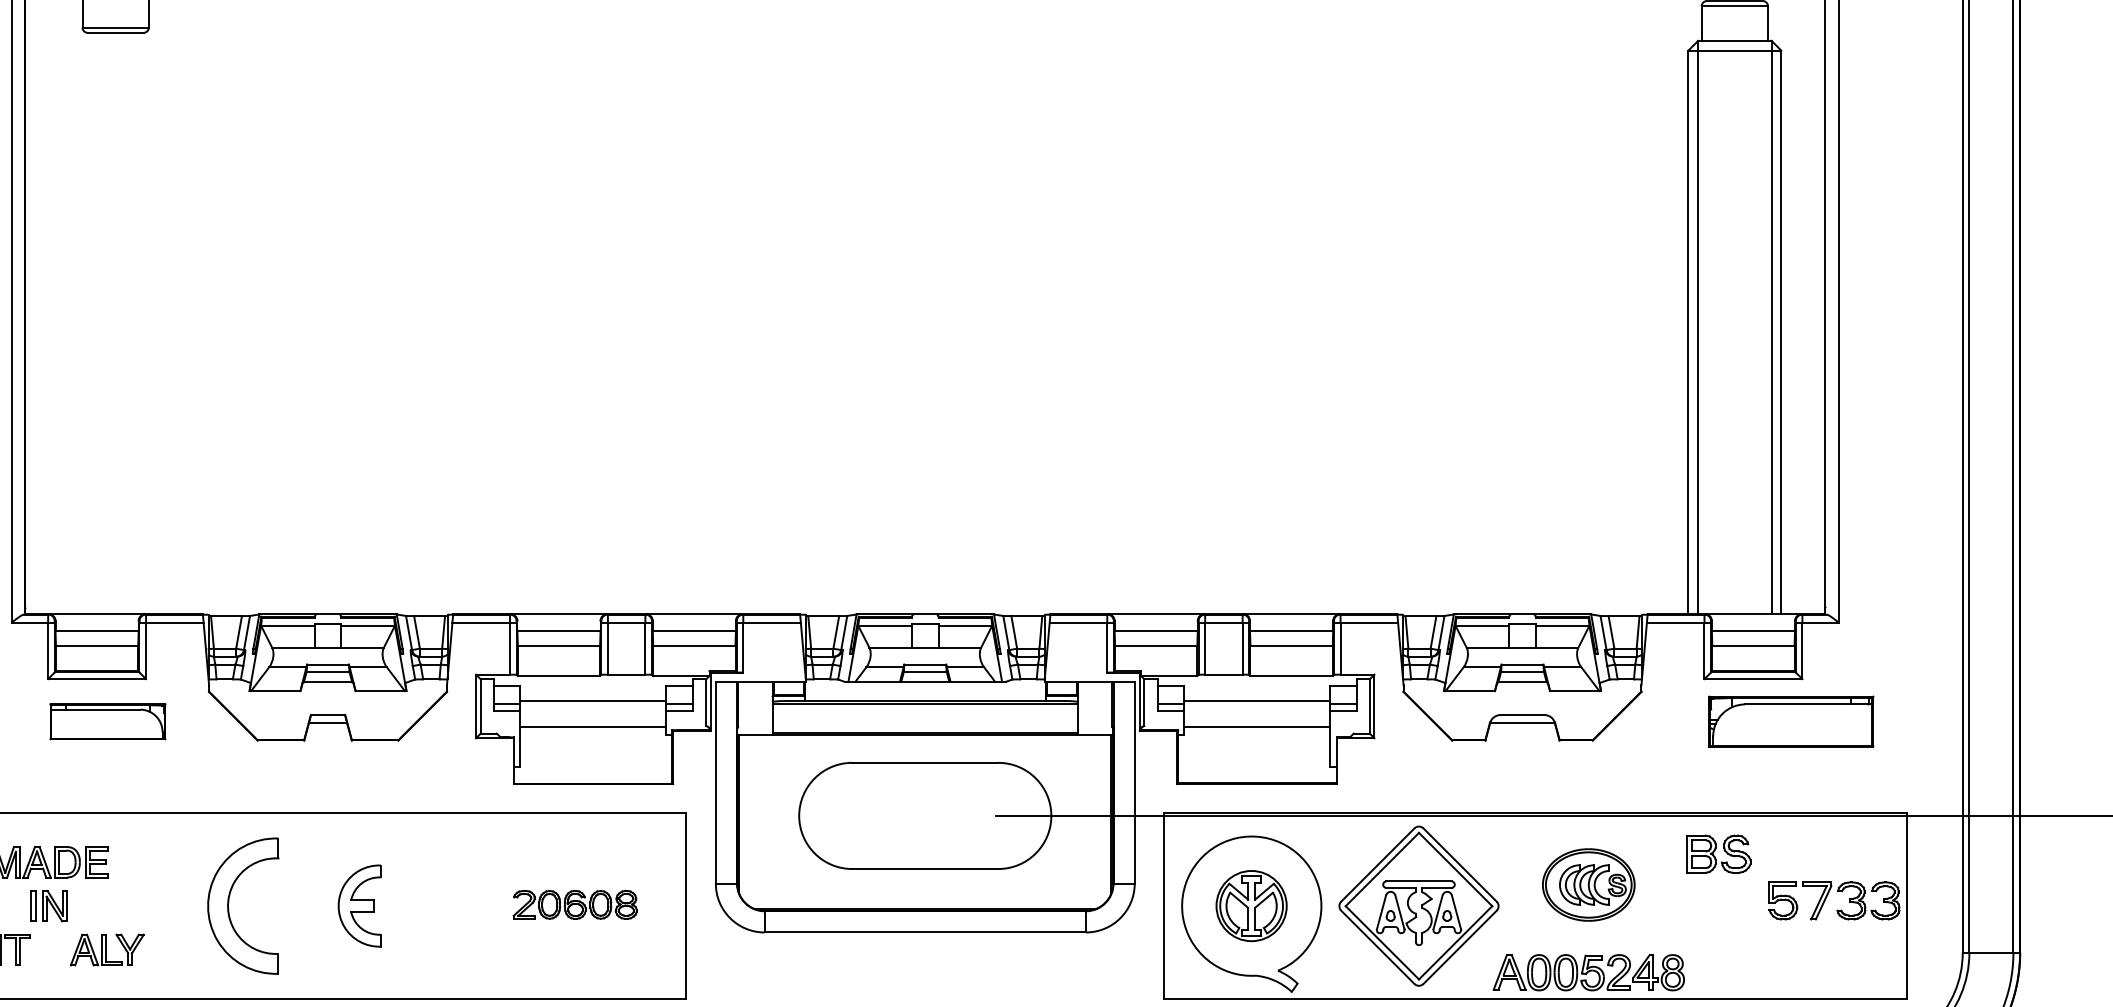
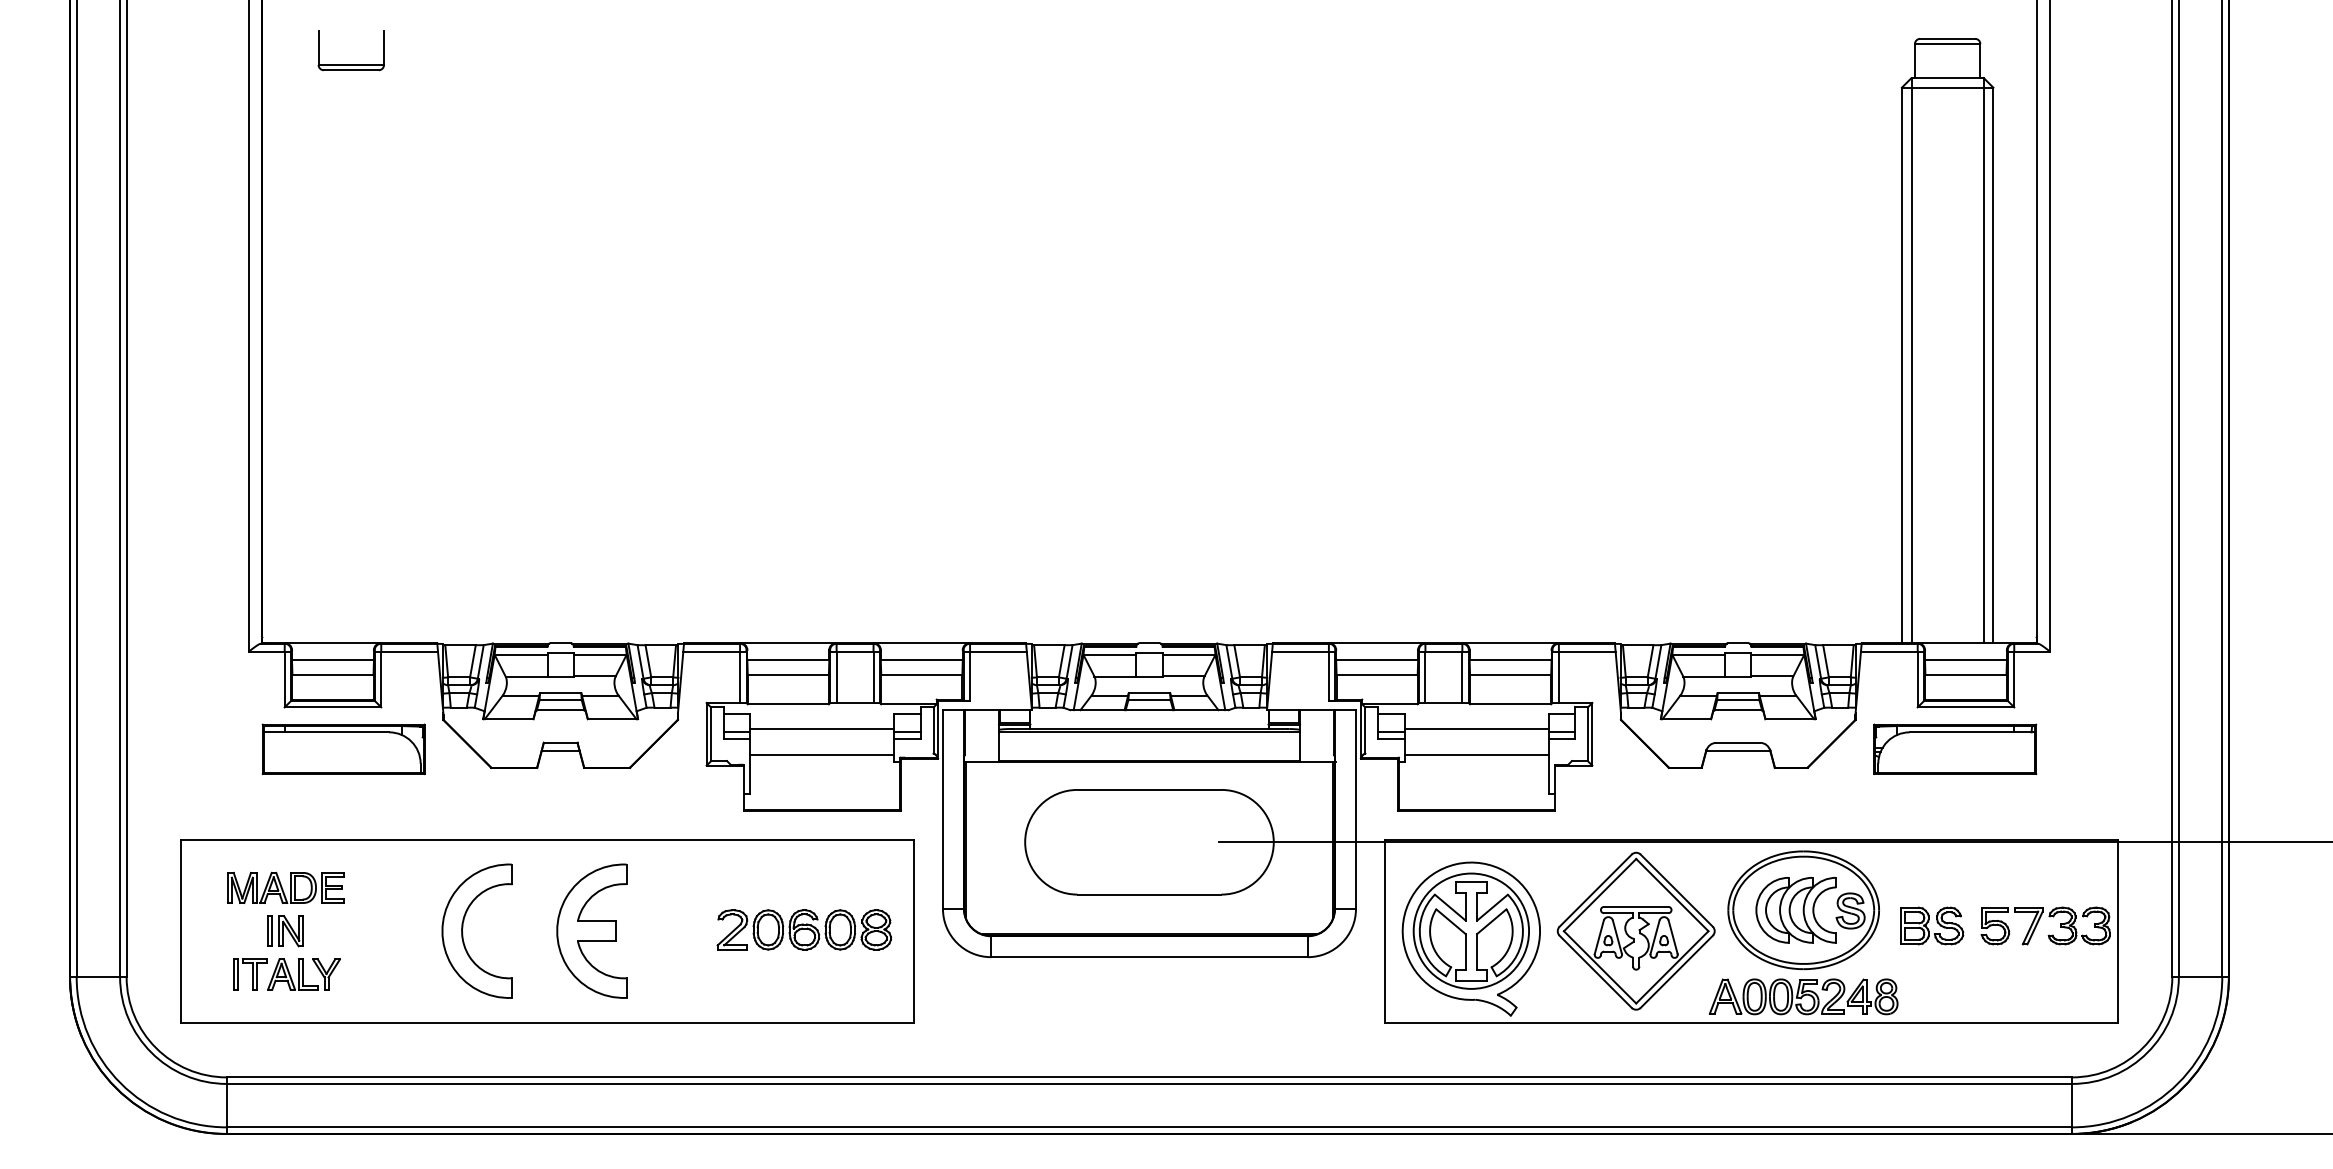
part: (107, 721) -> (343, 749), size x1.43
part: (1791, 721) -> (1955, 749), moved
part: (1719, 853) -> (1932, 925), moved
part: (1588, 885) -> (1803, 910), size x1.67
part: (575, 904) -> (804, 929), size x1.43
part: (359, 905) -> (591, 930), size x1.67
part: (1250, 905) -> (1470, 930), size x1.67
part: (106, 950) -> (303, 974), moved

